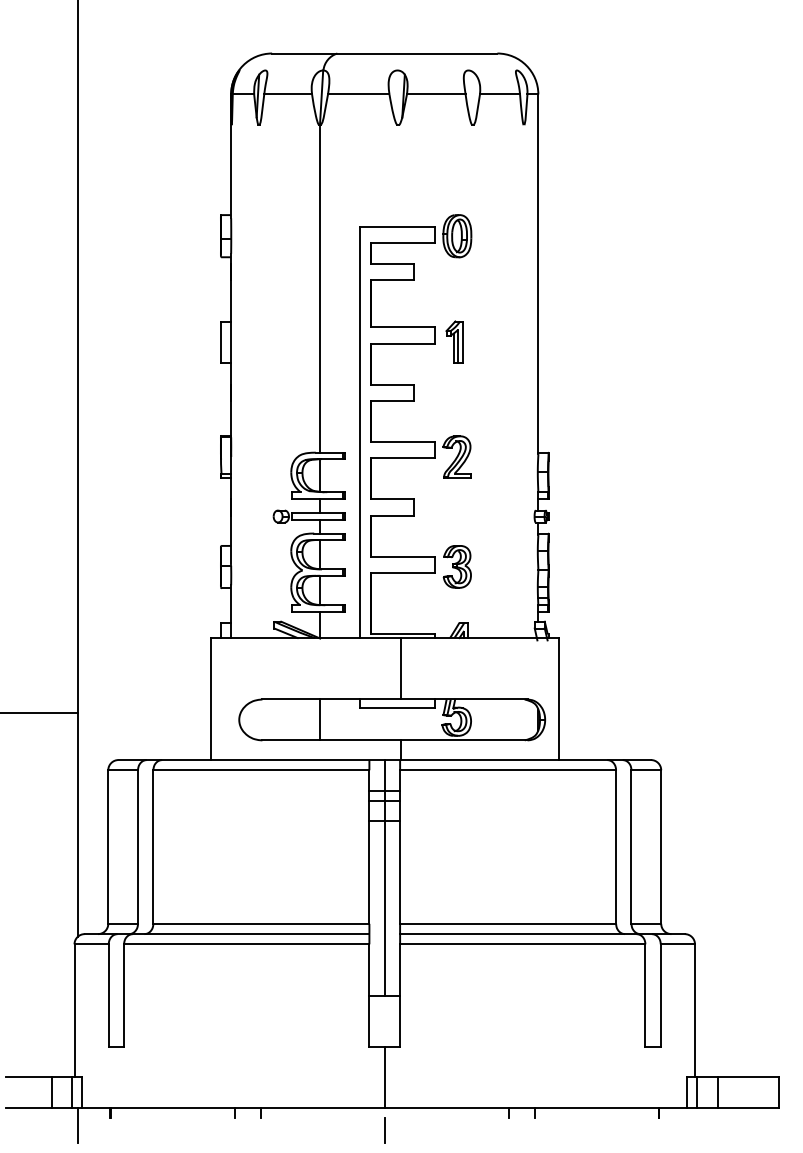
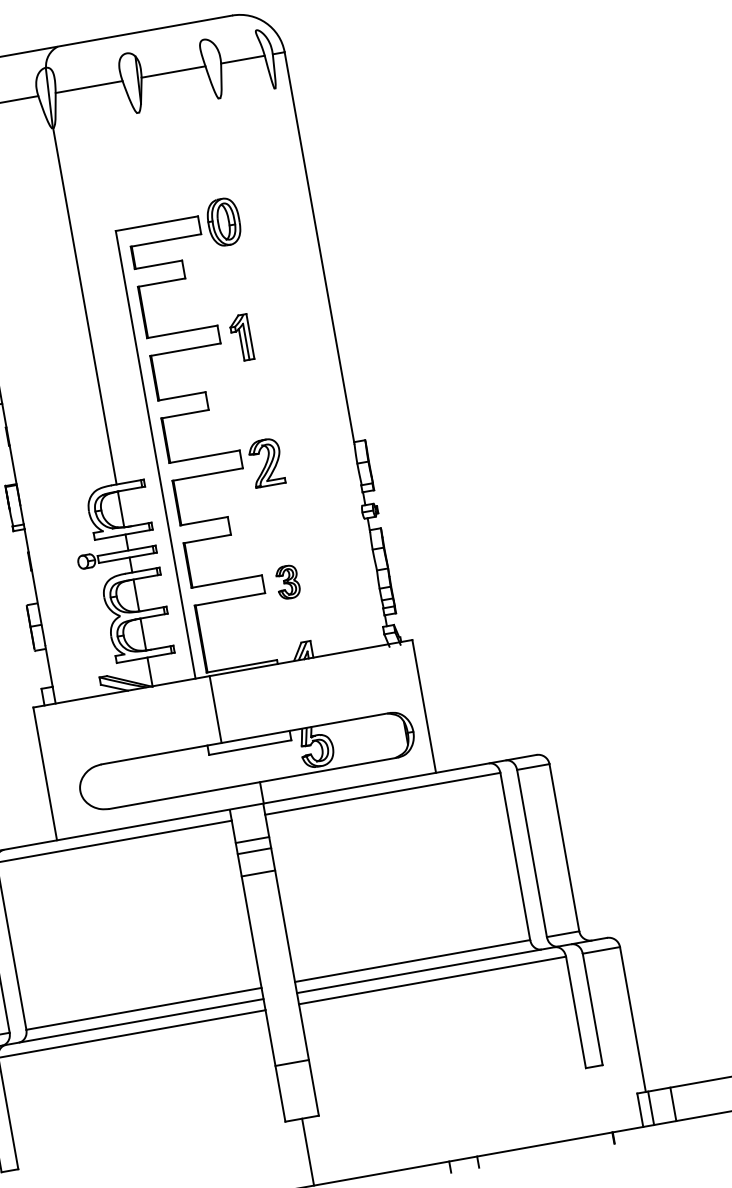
part: (456, 566) -> (287, 581), size x0.7
line: (400, 668) -> (215, 709), moved
line: (320, 719) -> (168, 774), removed
line: (384, 877) -> (269, 934), removed

